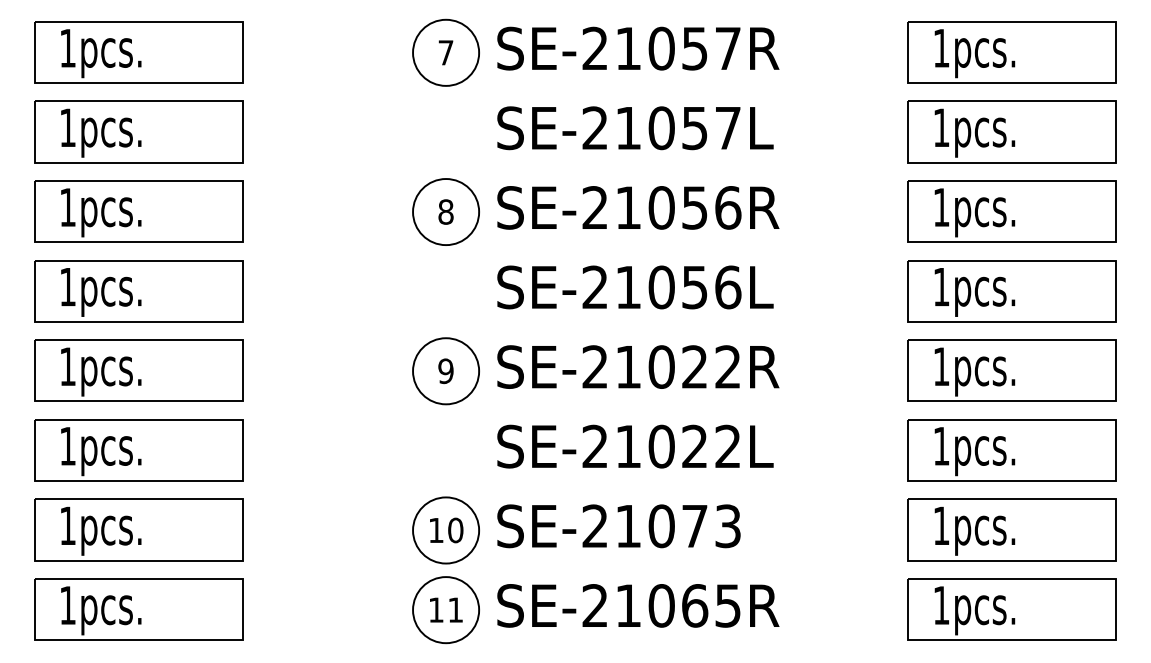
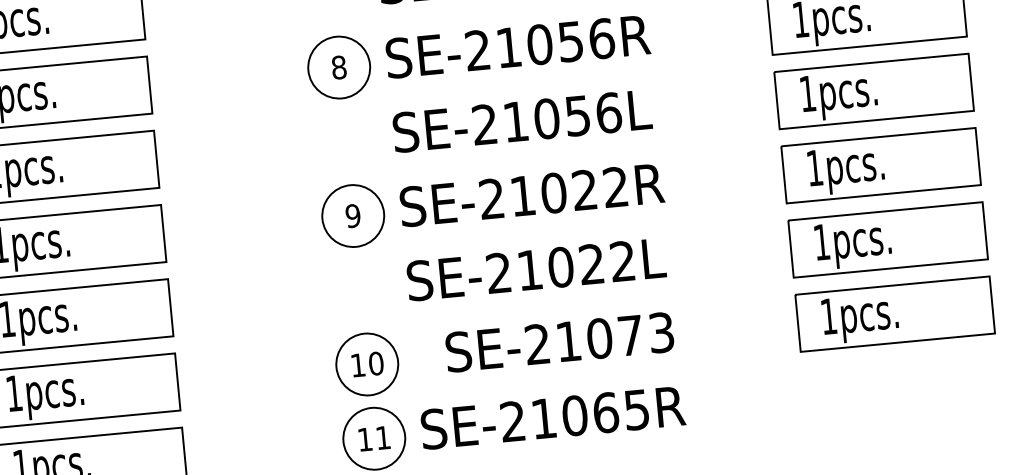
text: (618, 526) -> (559, 342), moved
part: (1011, 609) -> (901, 388), removed

